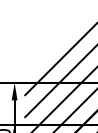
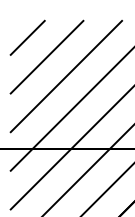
line: (34, 19) -> (27, 37), added
line: (45, 30) -> (46, 57), added
line: (56, 41) -> (65, 76), added

